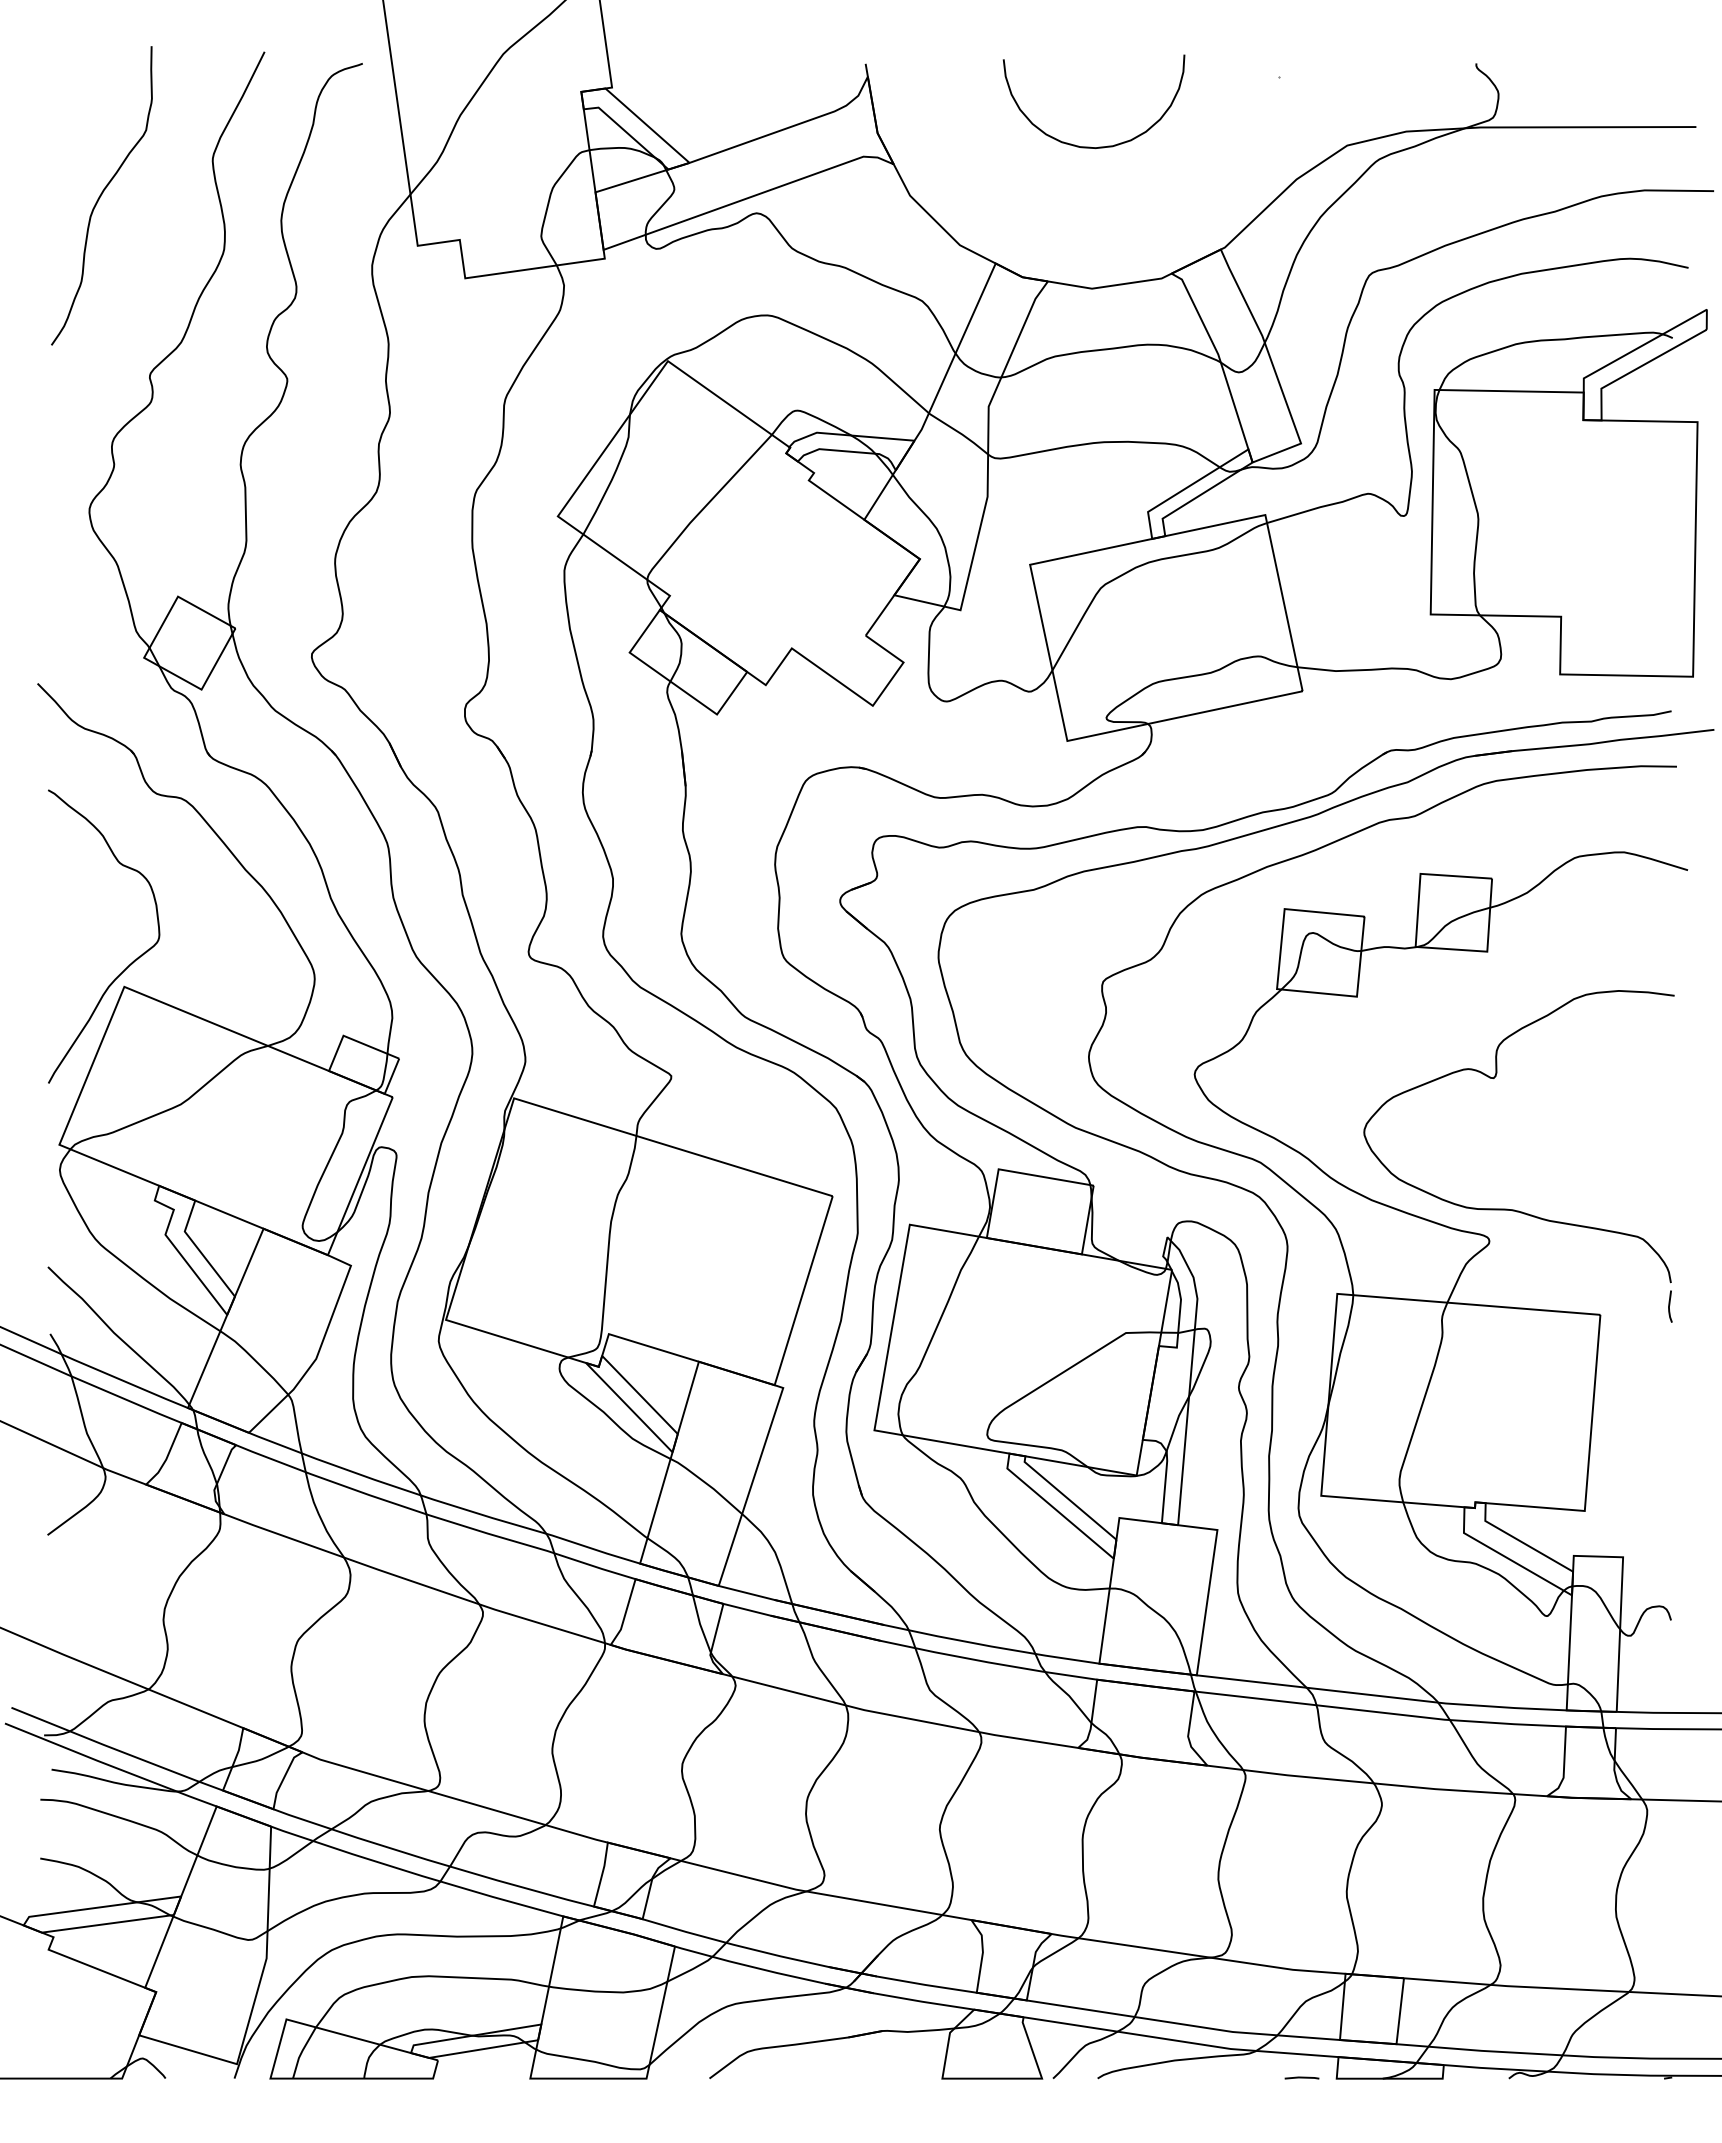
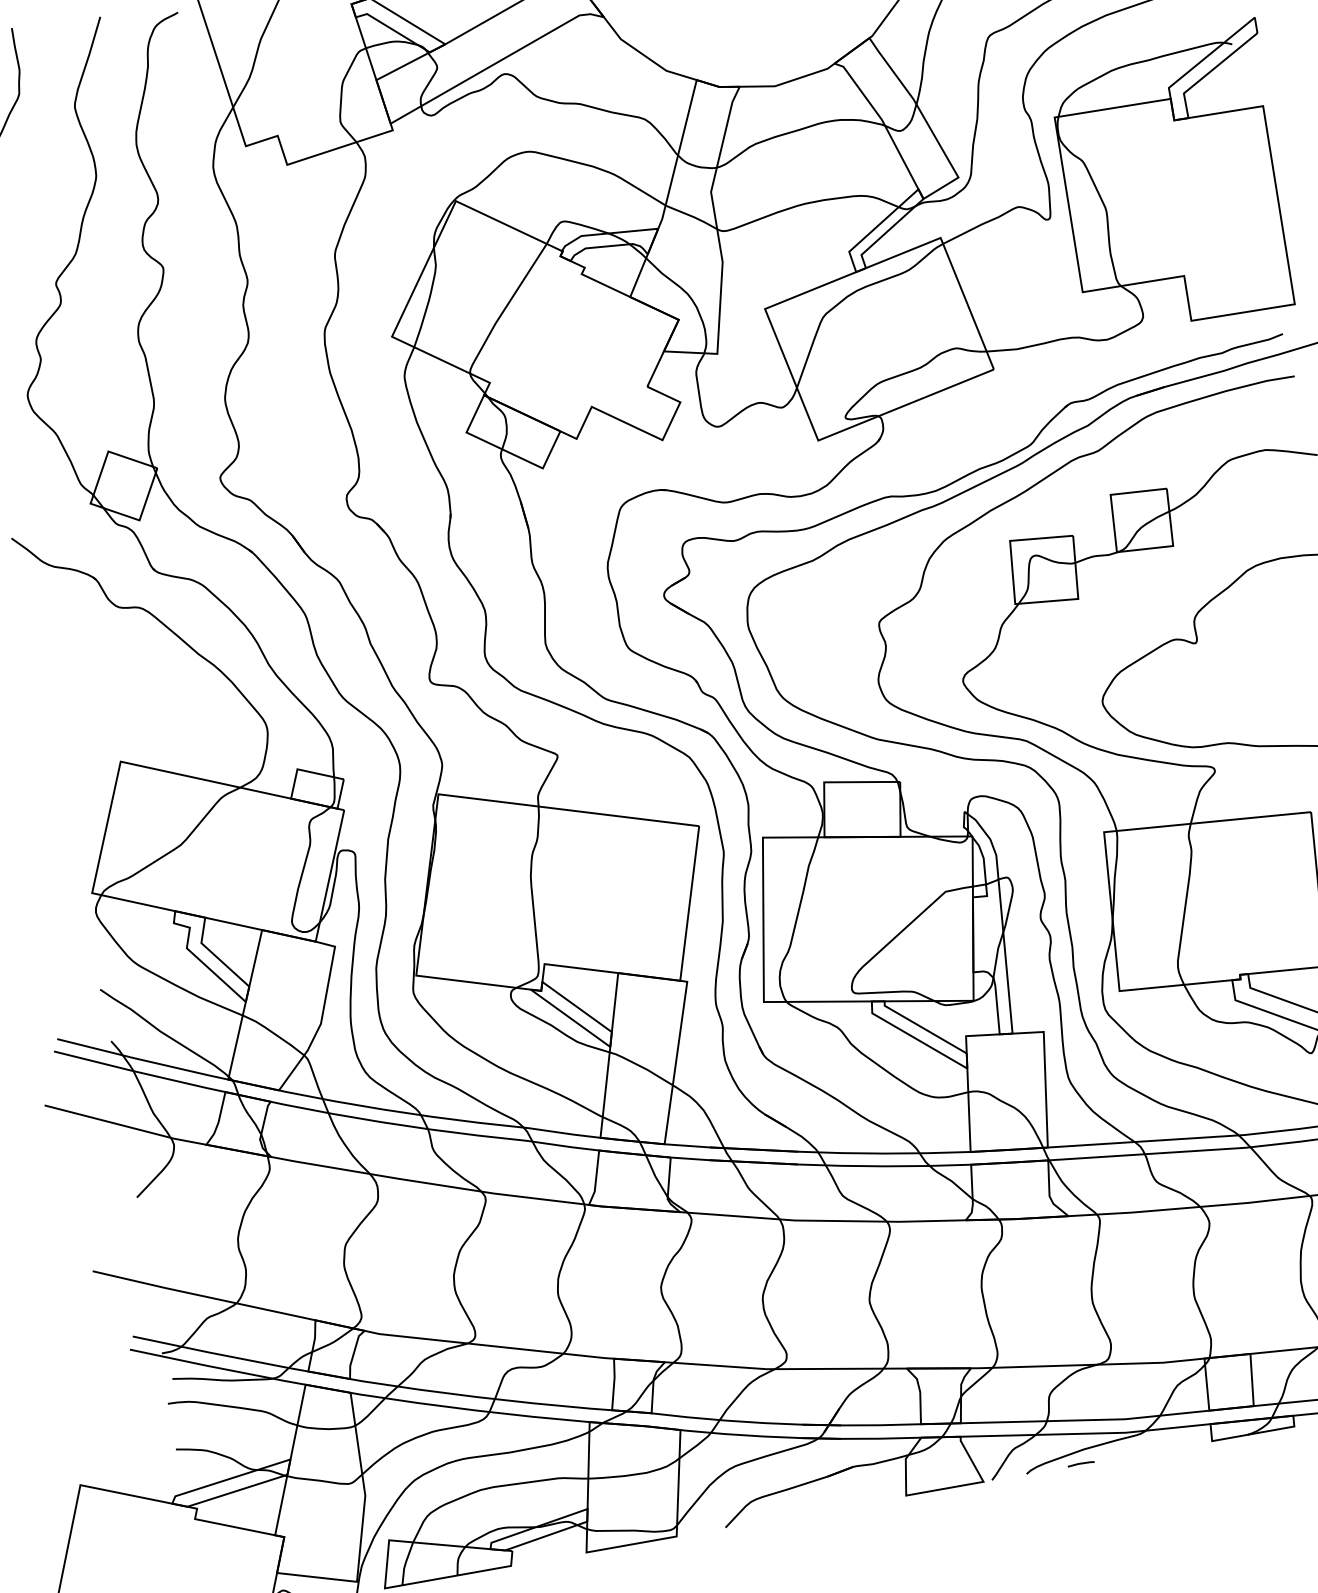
curve: (131, 962) -> (122, 741), removed
line: (1301, 2077) -> (1080, 1463), moved

